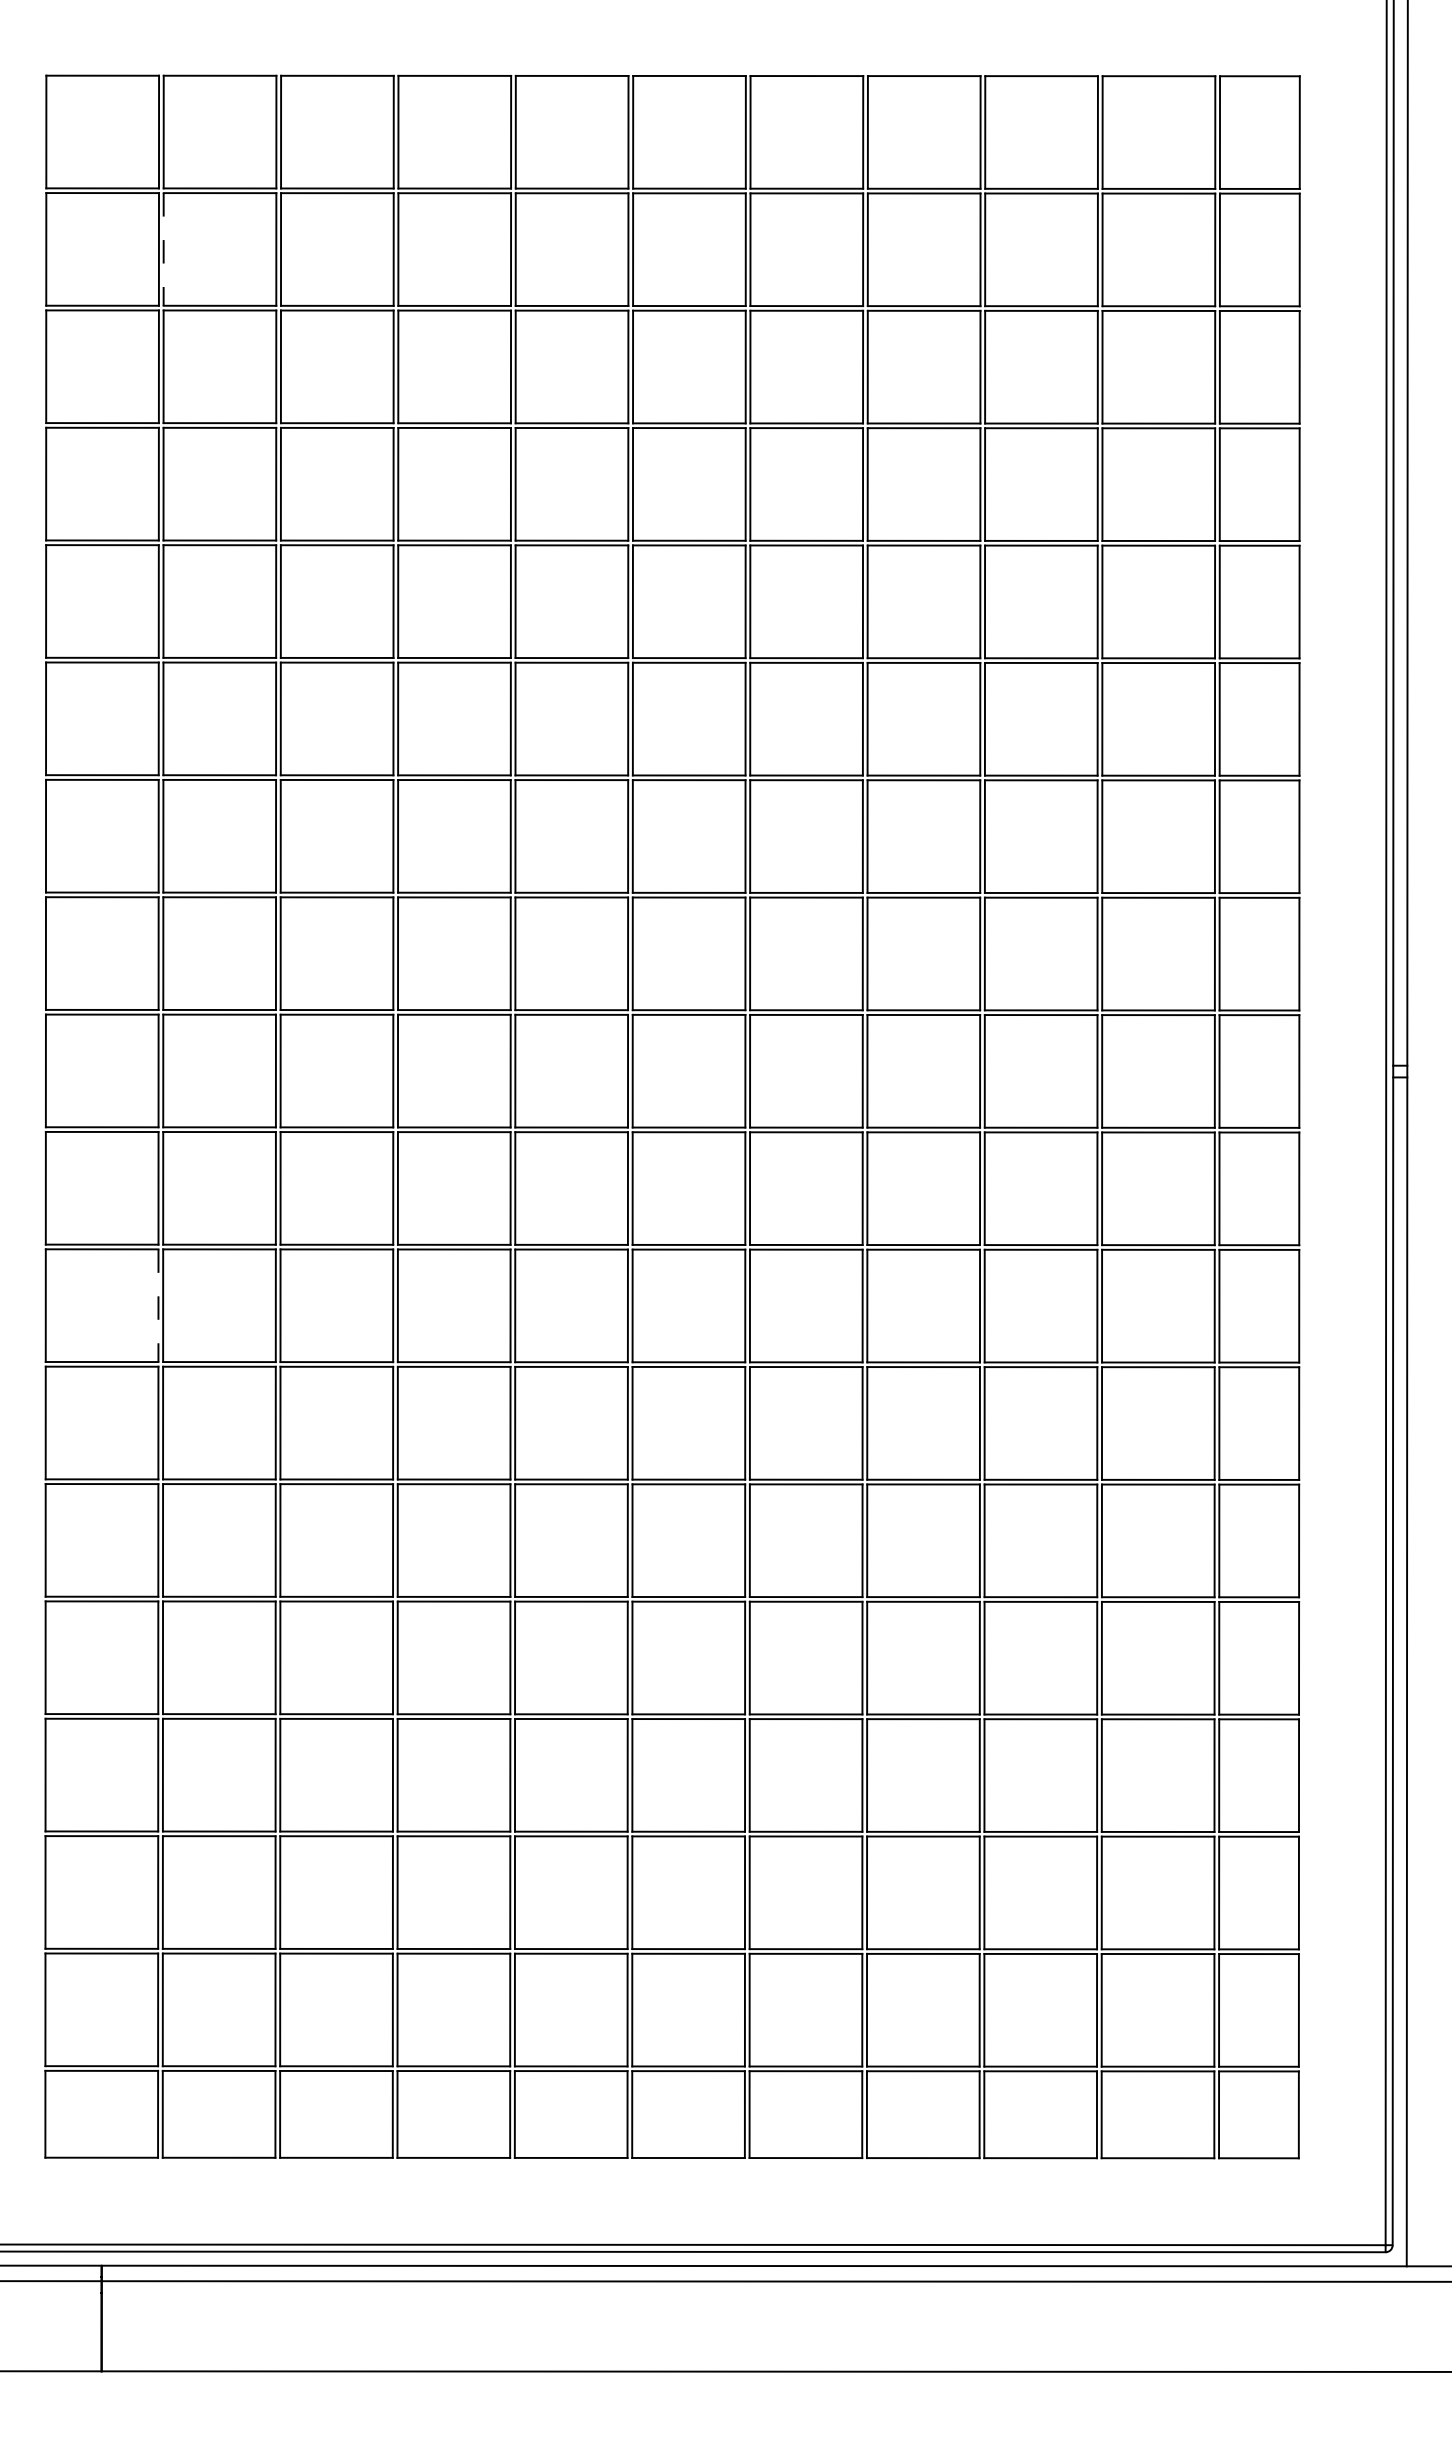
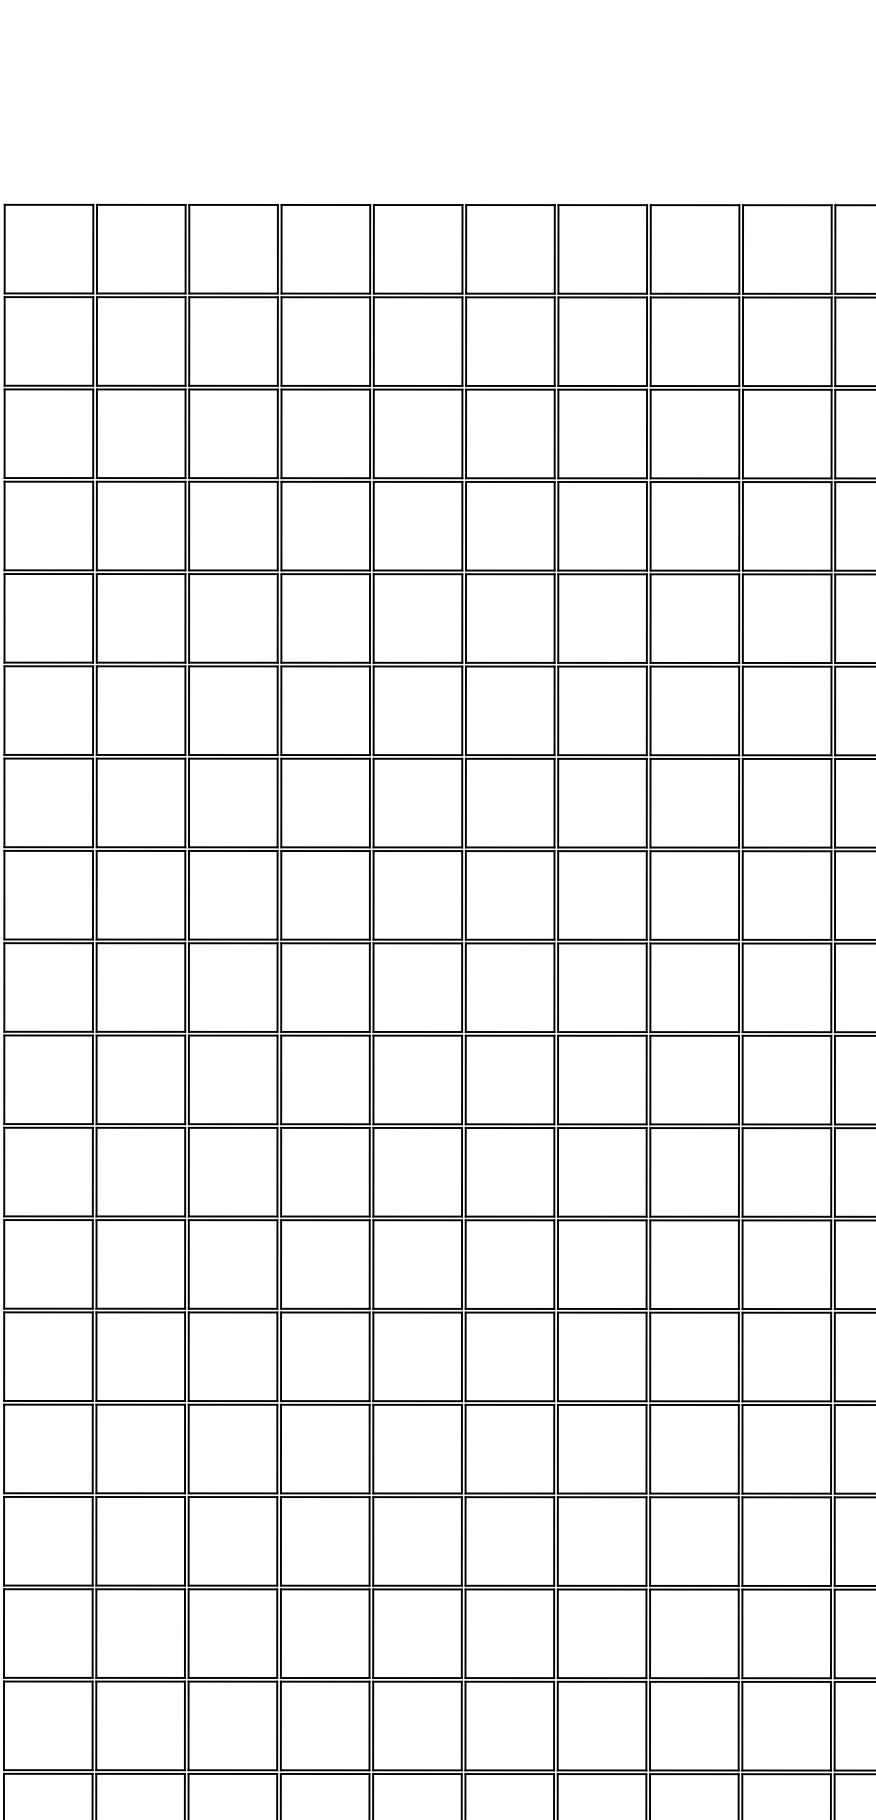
line: (163, 249) -> (96, 341), dashed -> solid
line: (158, 1306) -> (92, 1172), dashed -> solid

